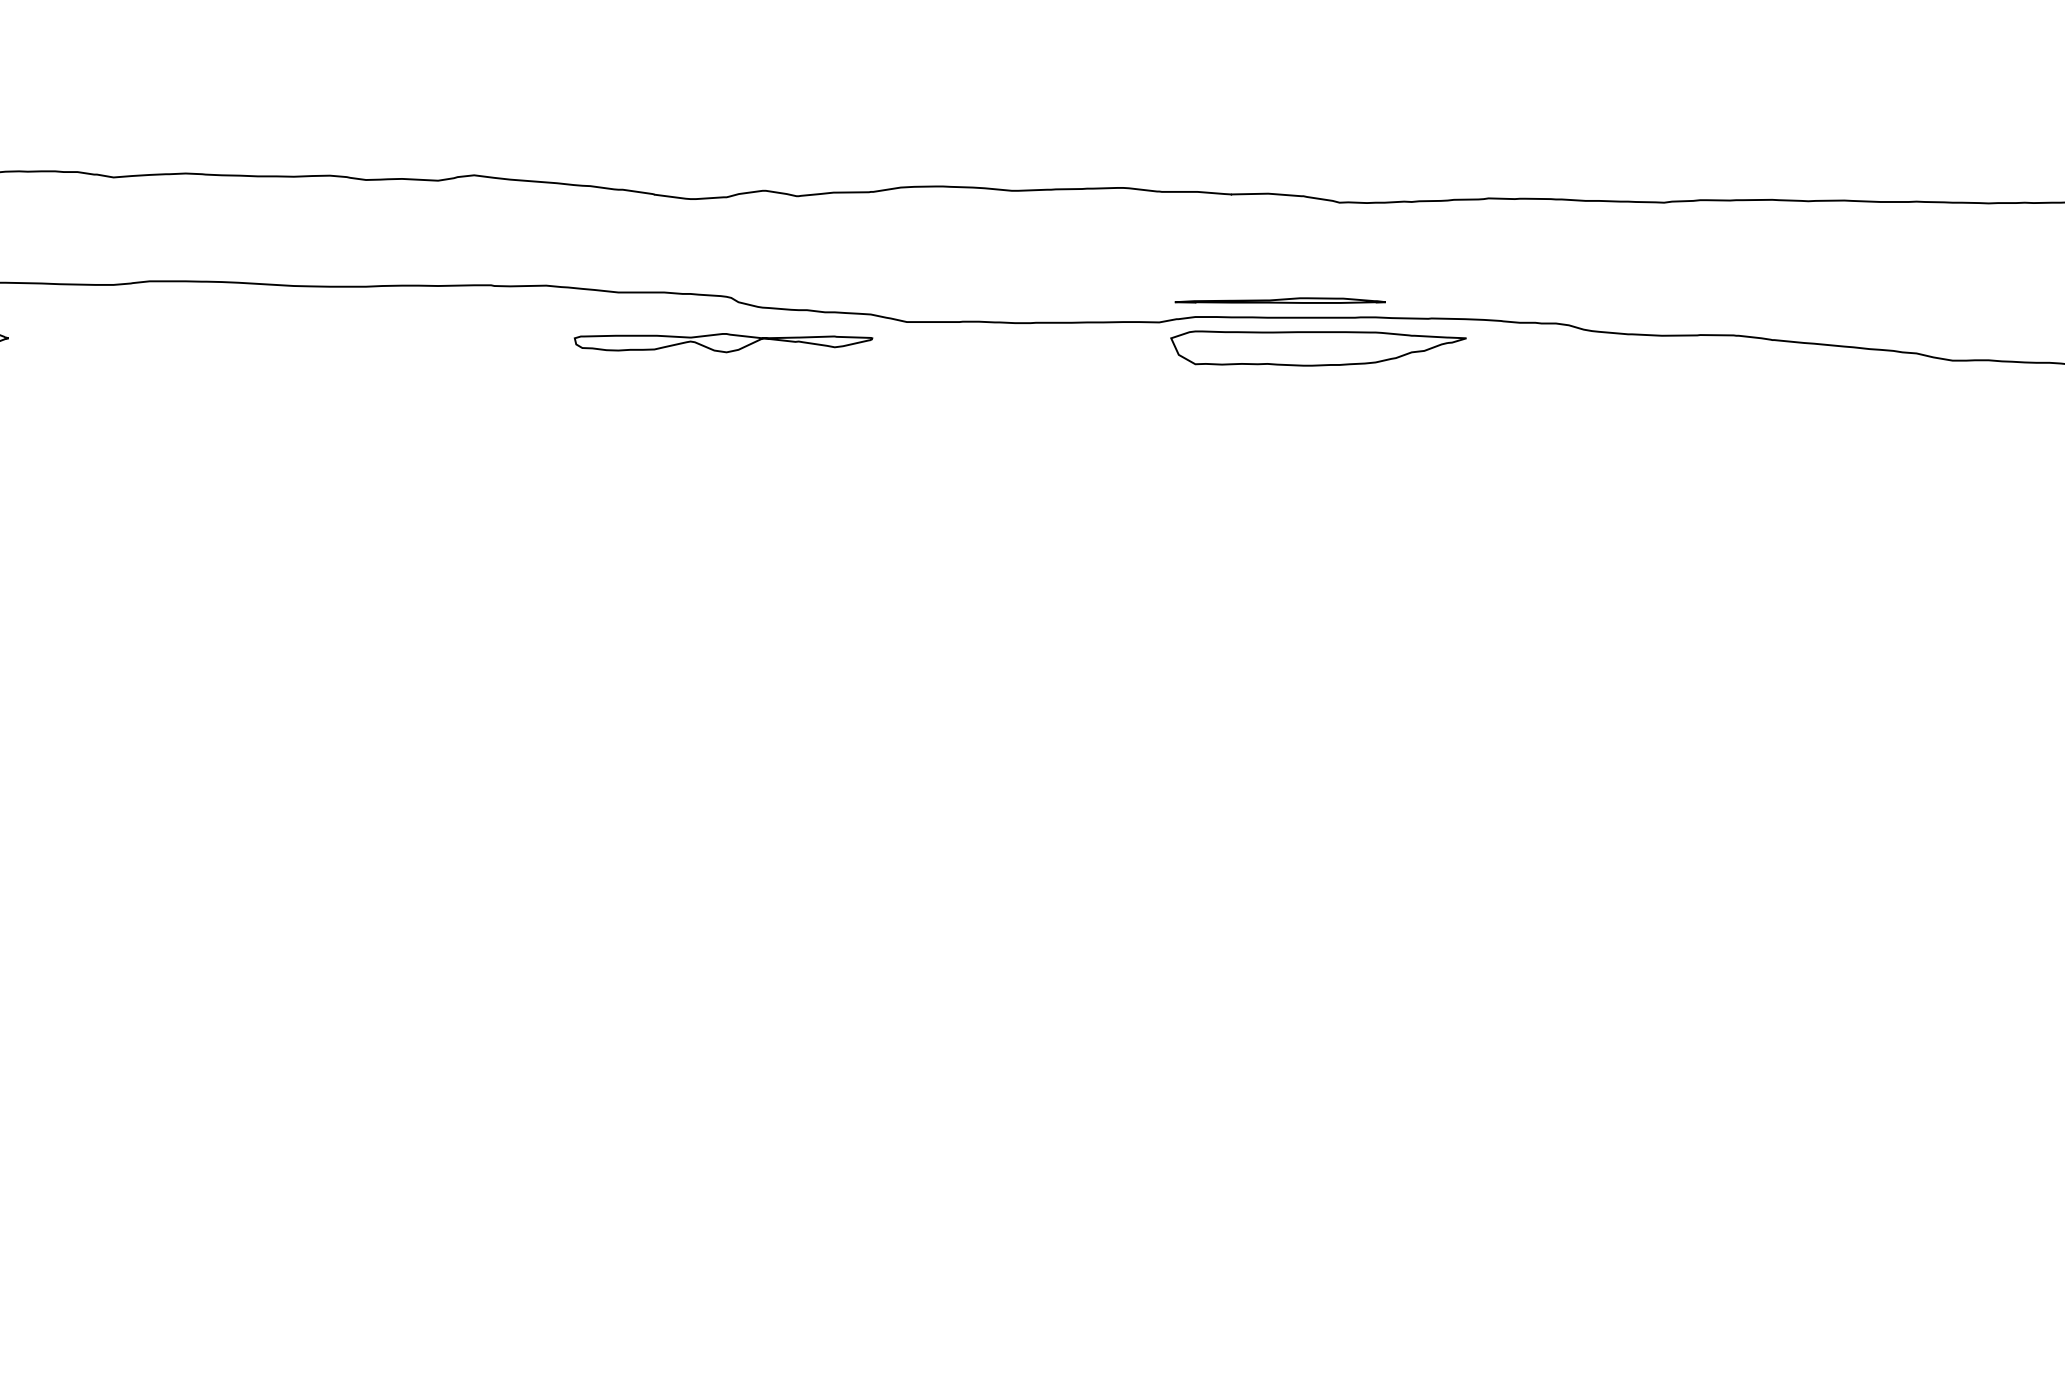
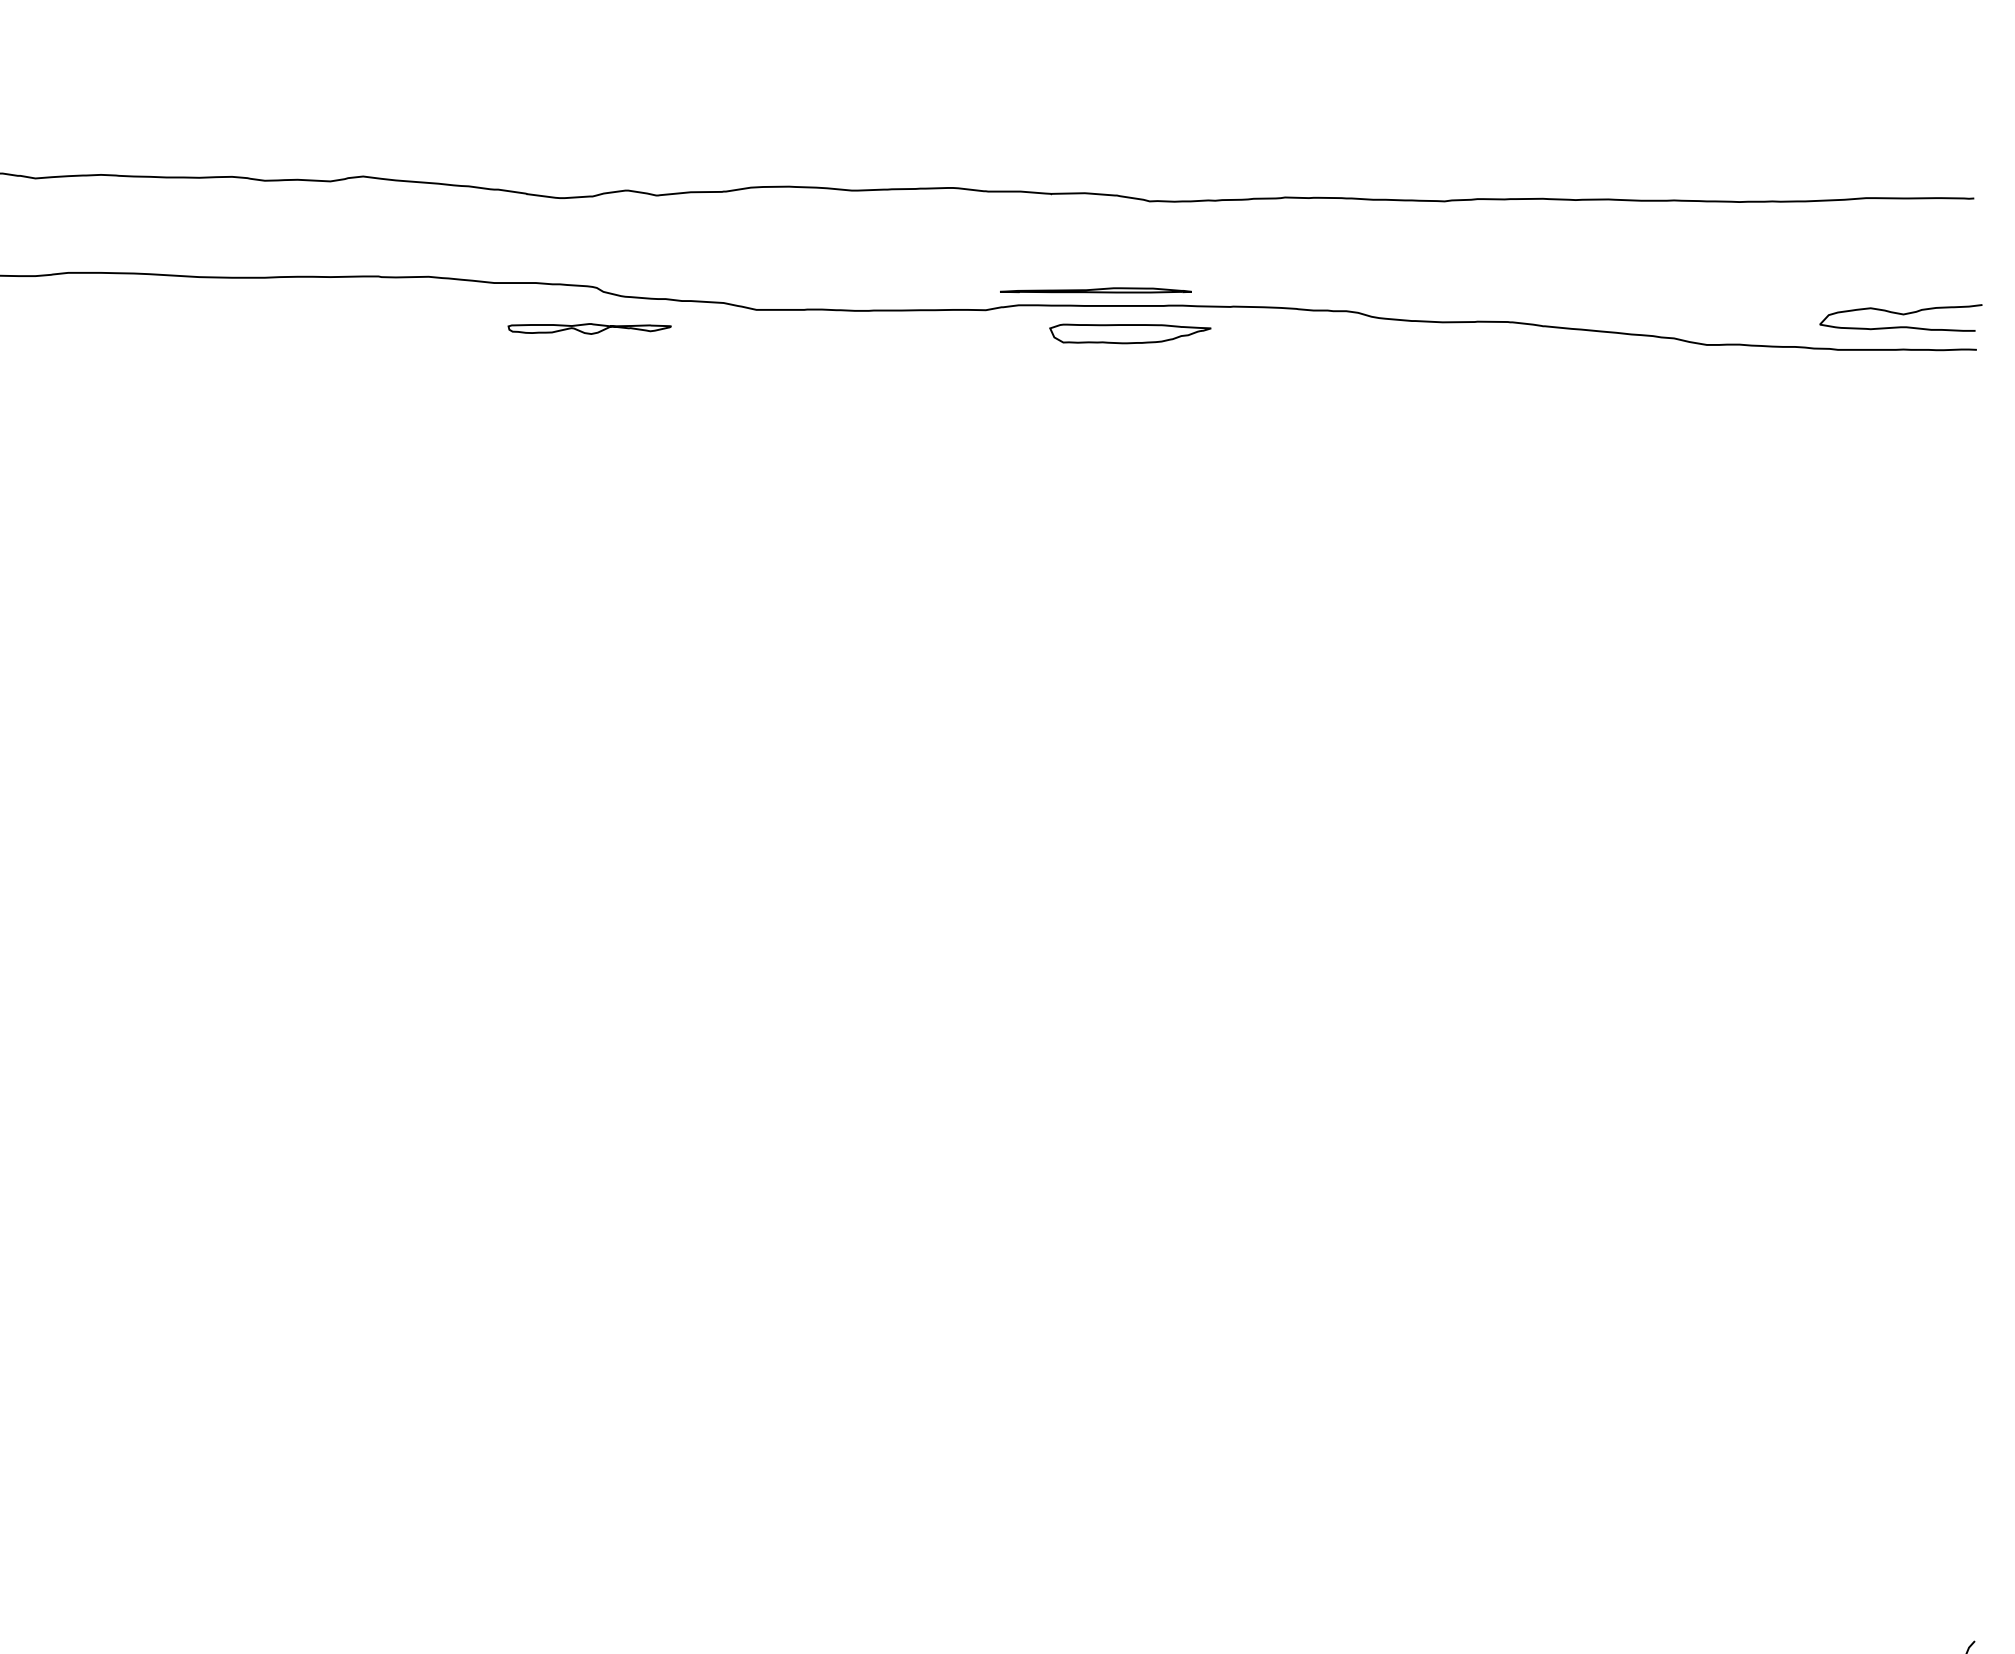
part: (723, 342) -> (589, 328), size x0.6
part: (1318, 348) -> (1130, 333), size x0.6

